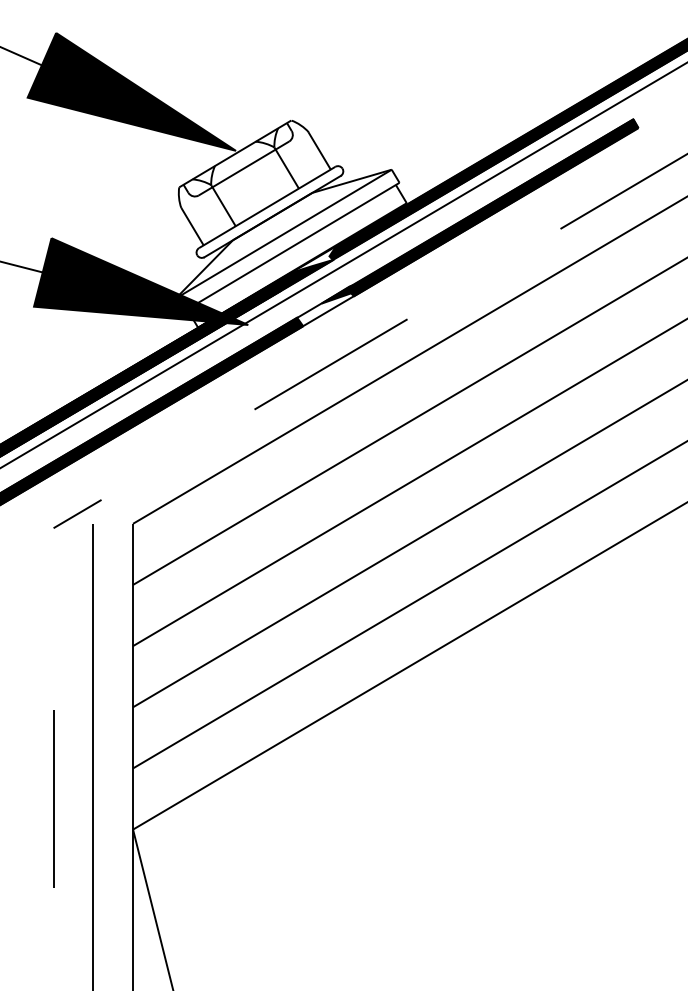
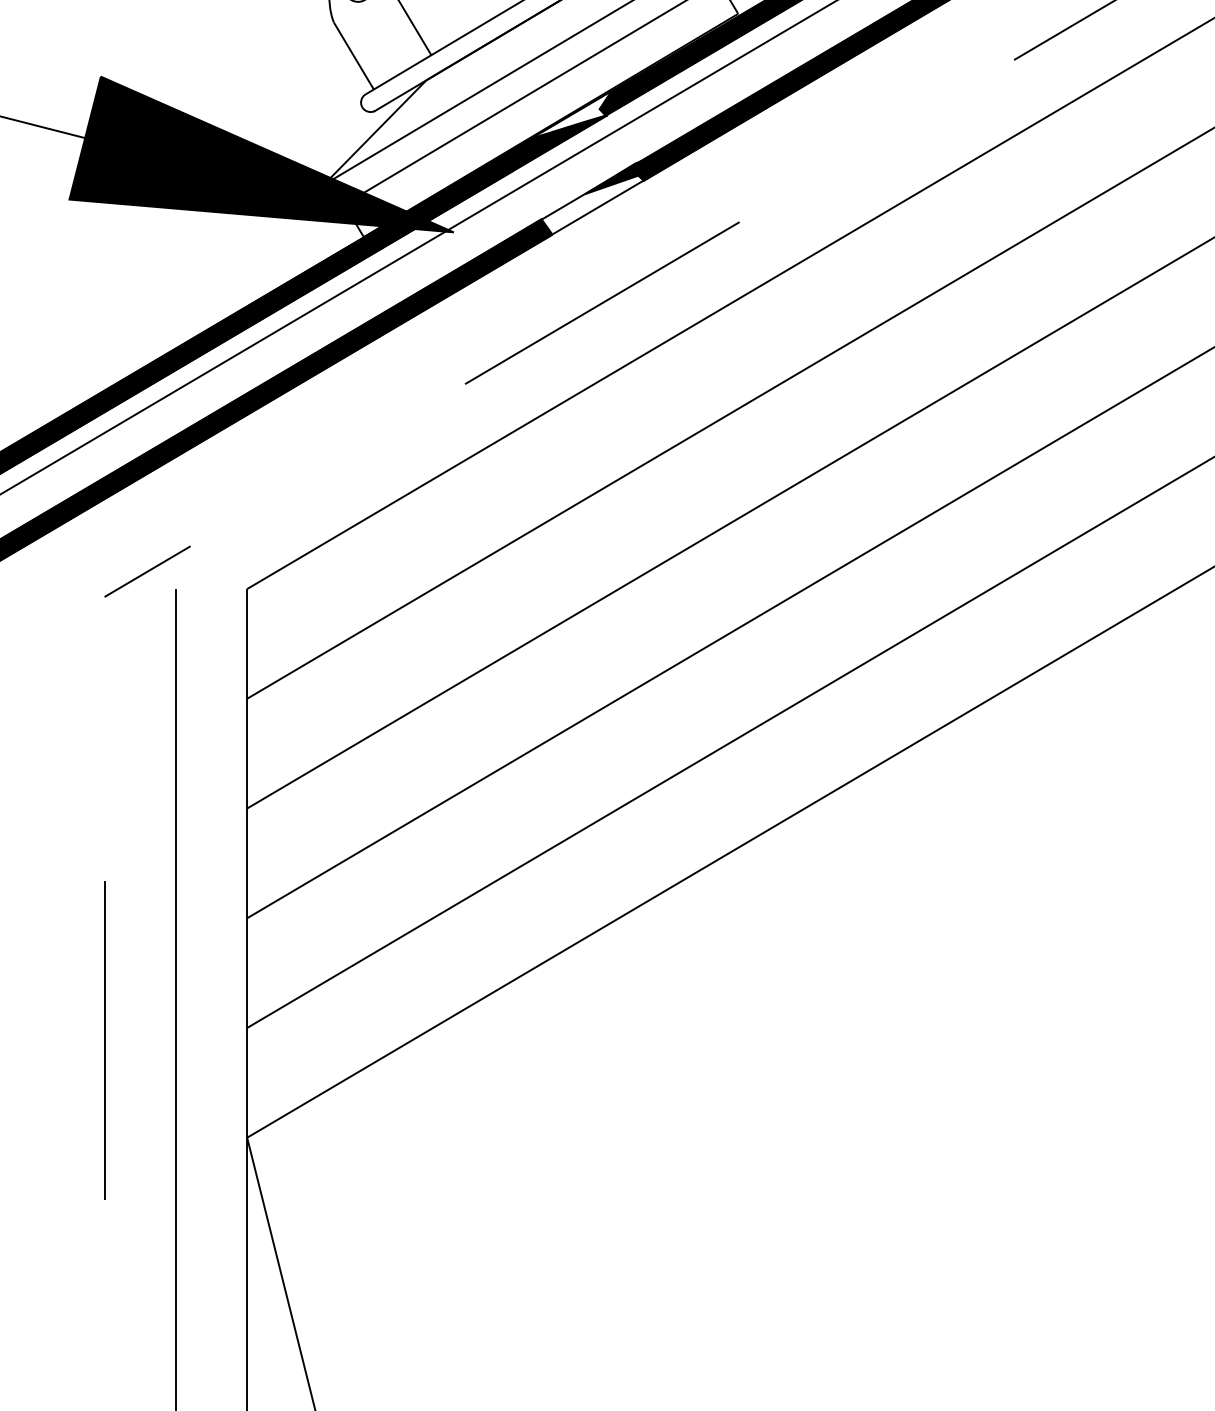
line: (53, 798) -> (104, 1038), moved

